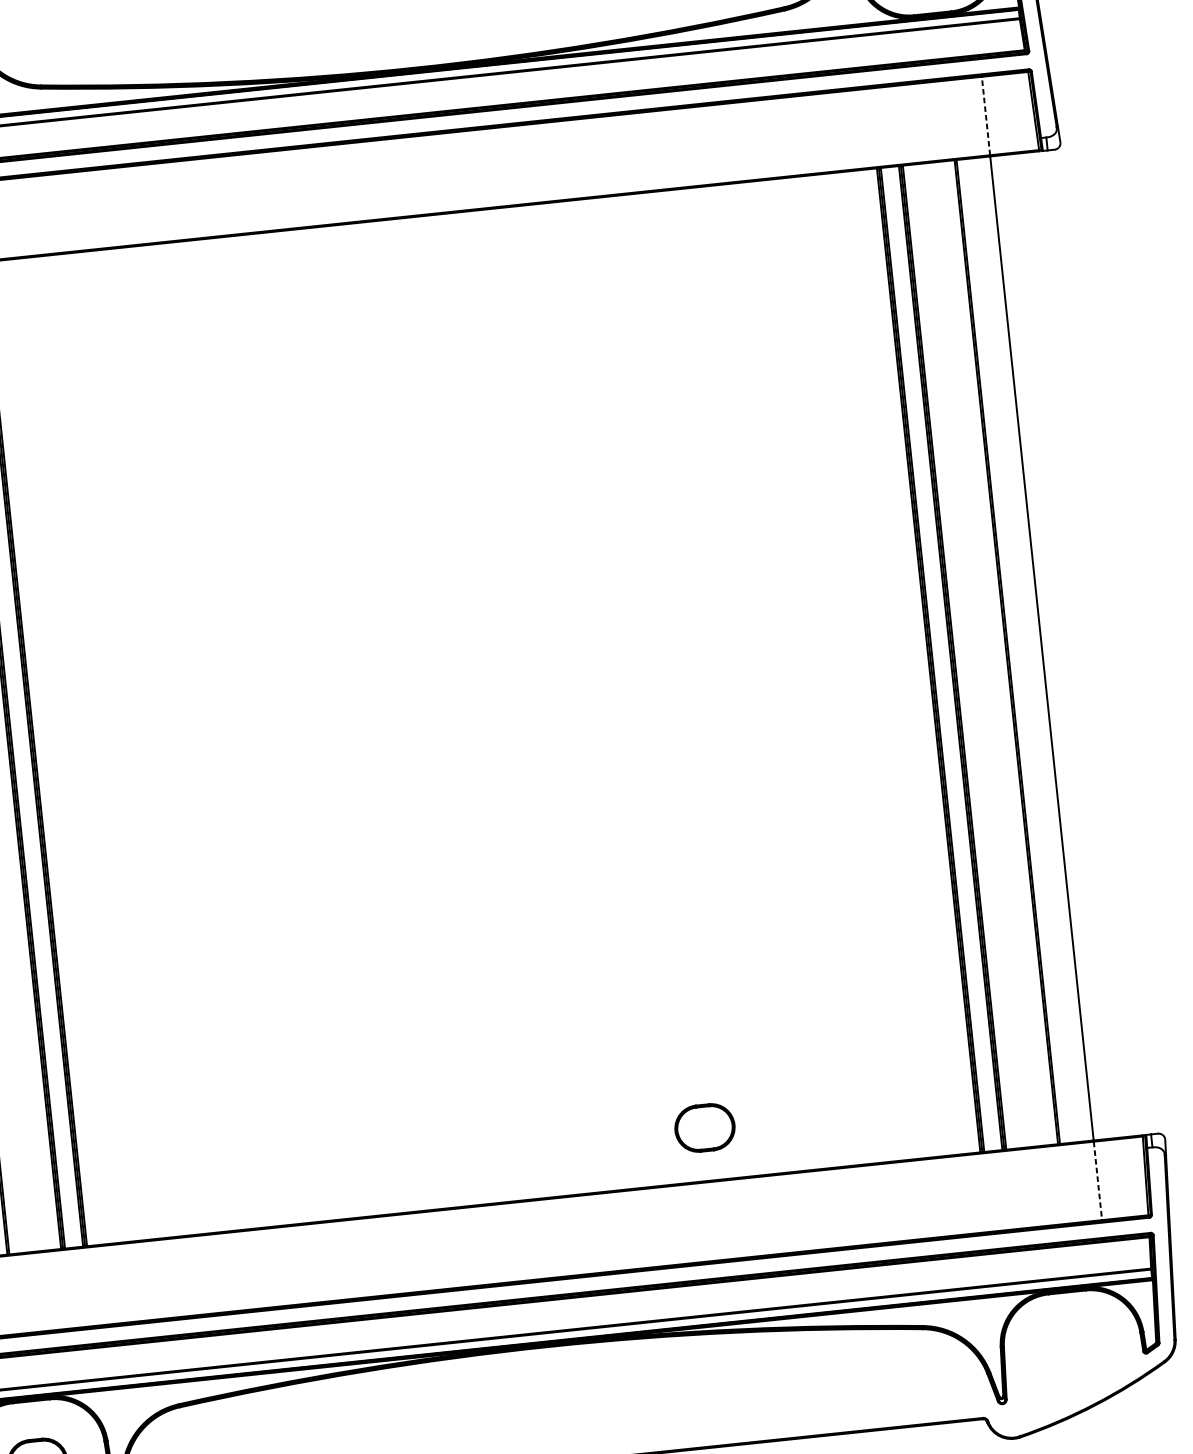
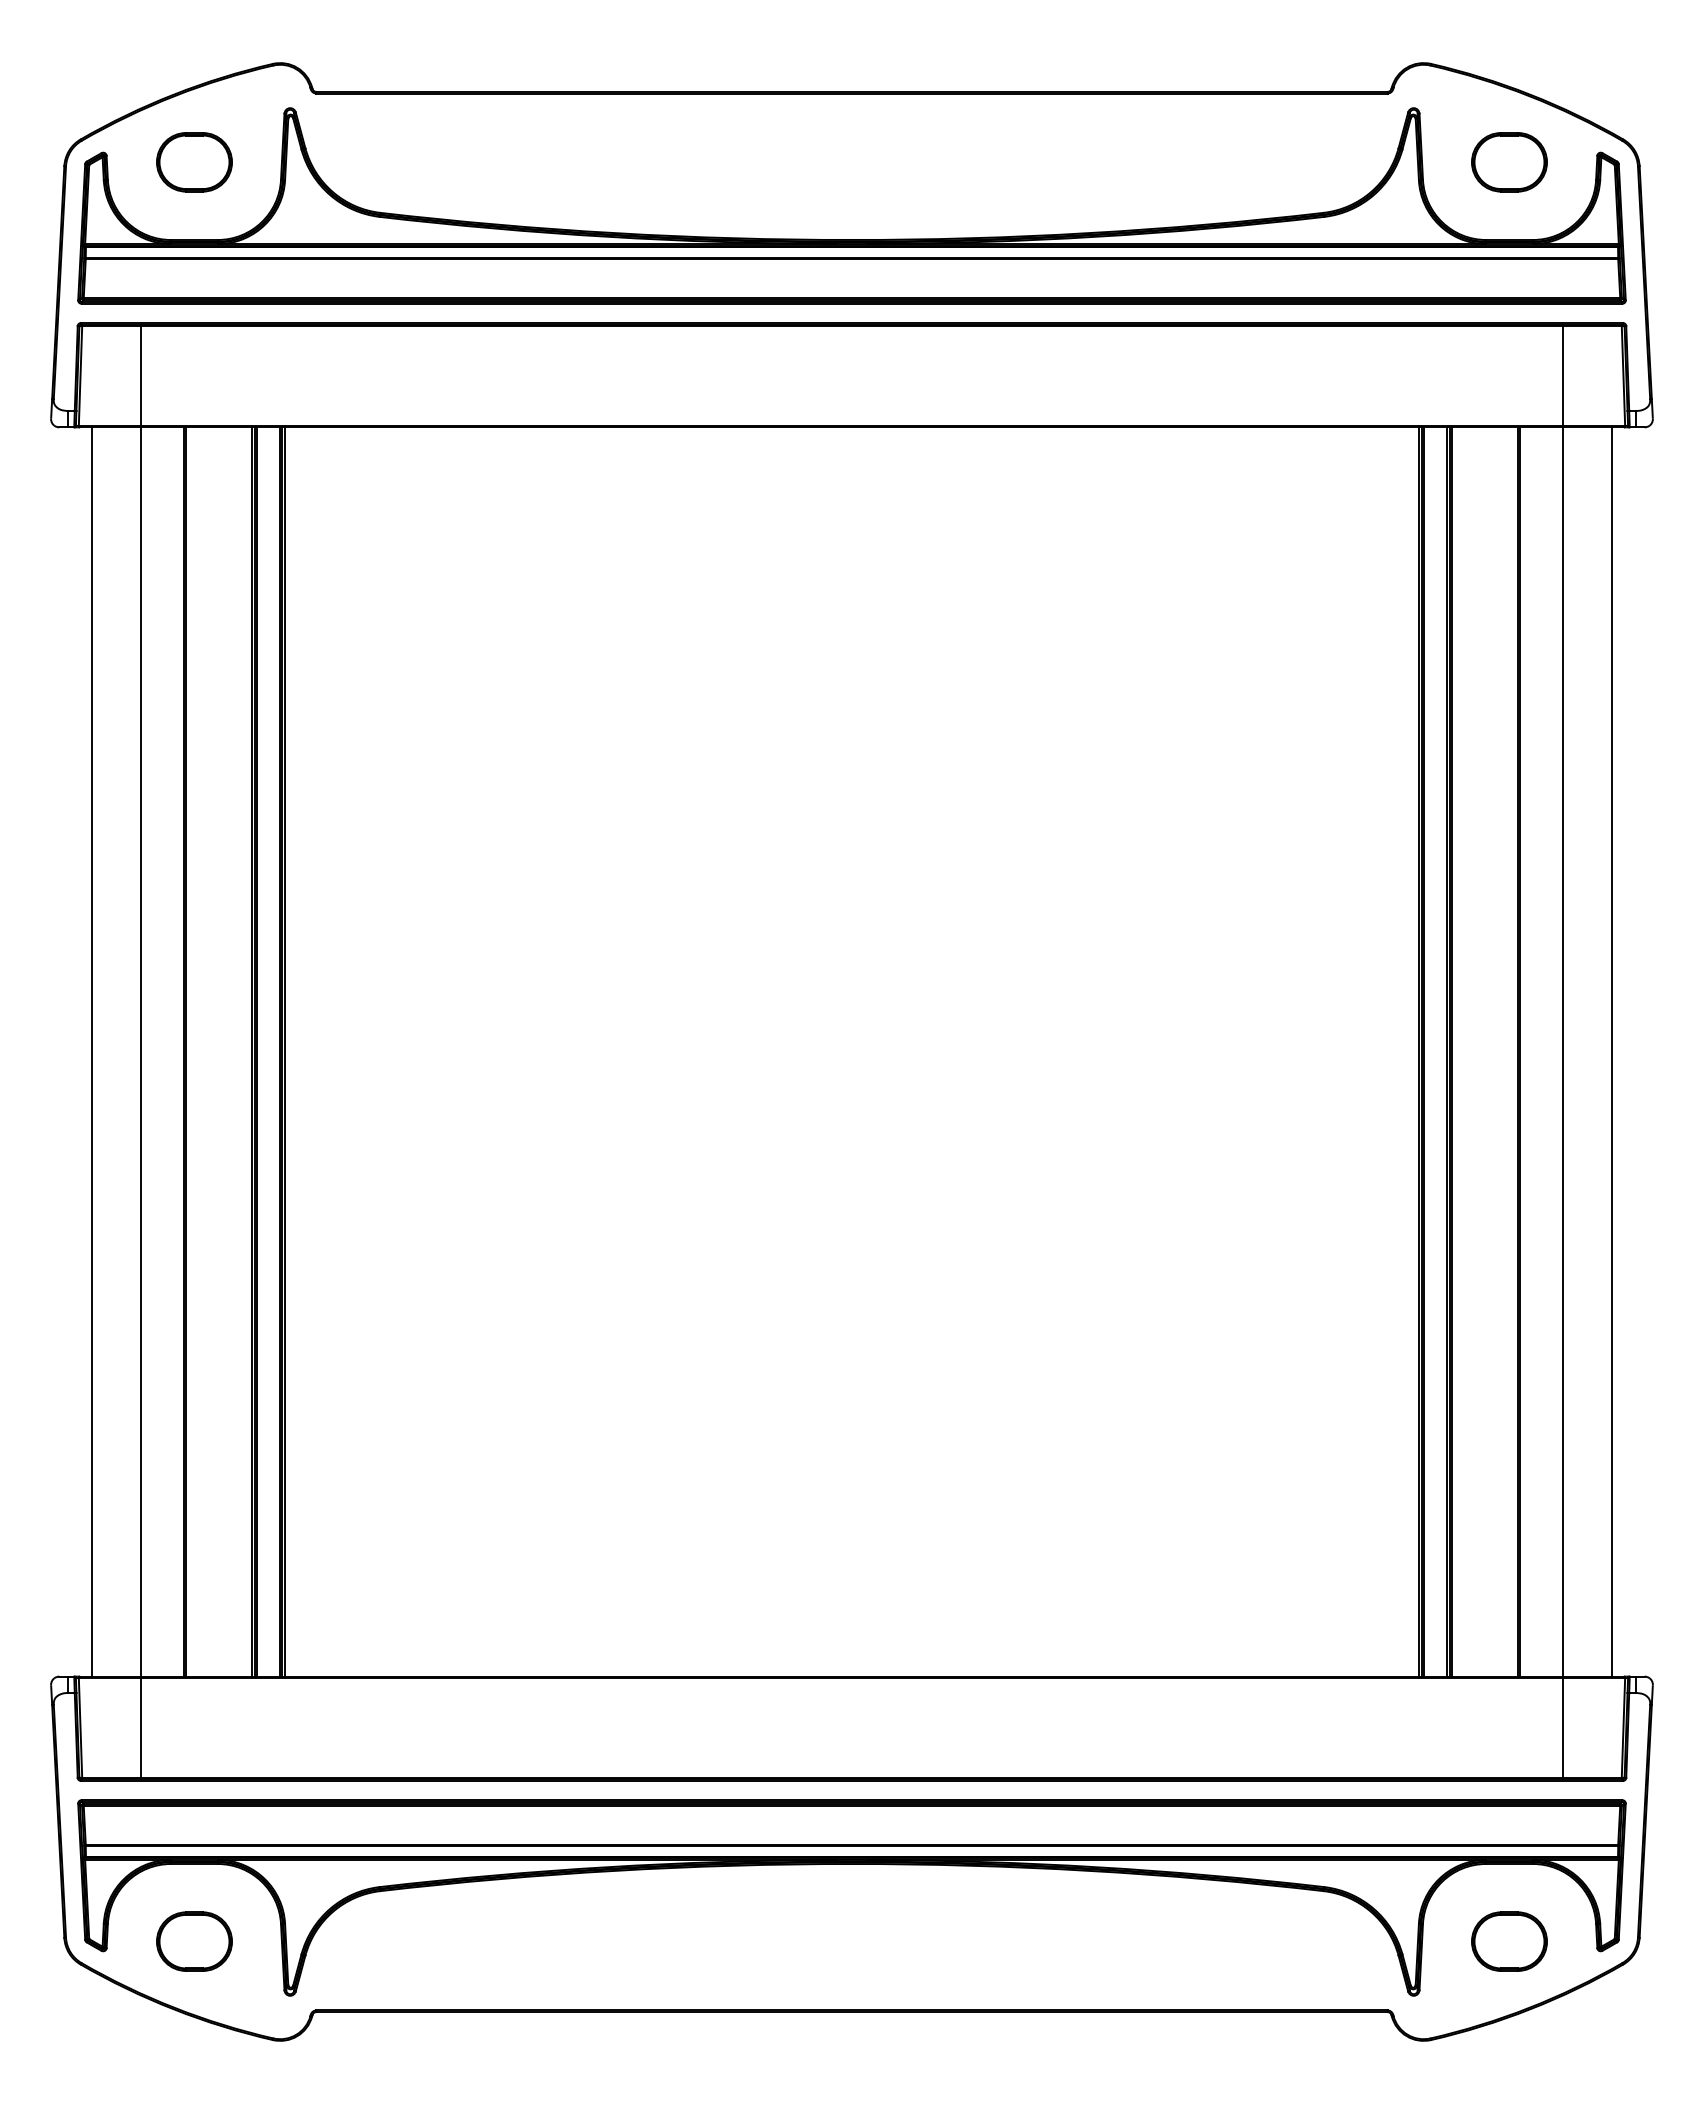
line: (985, 116) -> (1562, 376), dashed -> solid
line: (1080, 643) -> (1612, 1051), added
part: (704, 1127) -> (1509, 1941), moved
line: (1097, 1180) -> (1562, 1727), dashed -> solid

